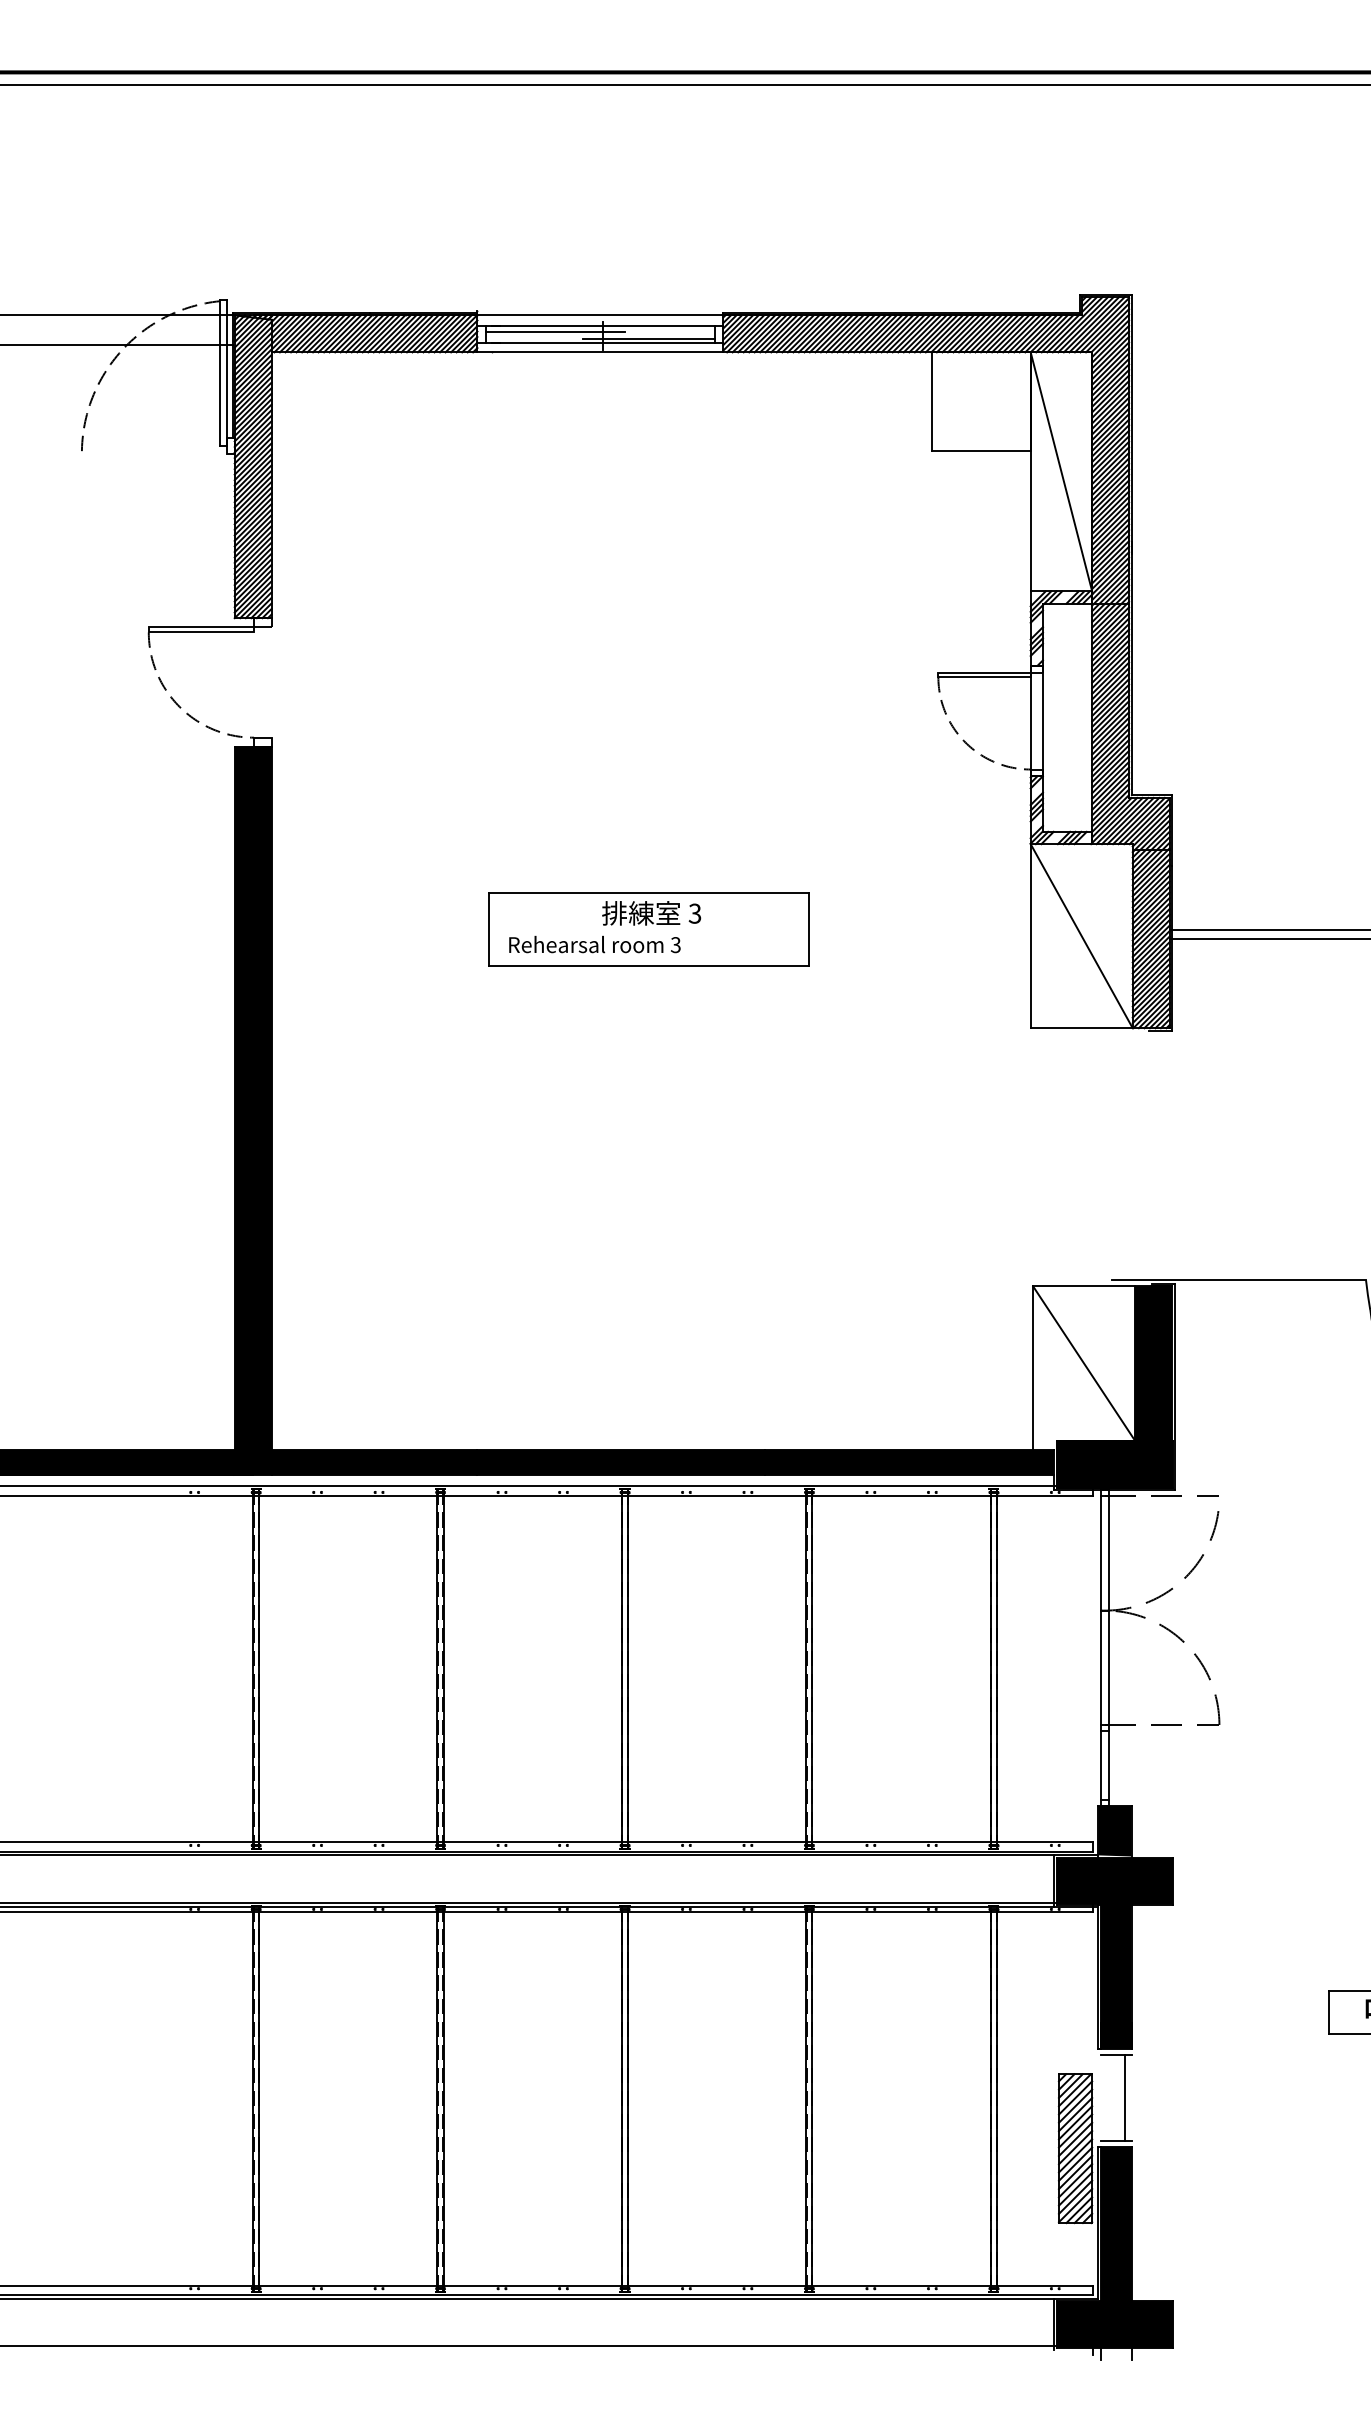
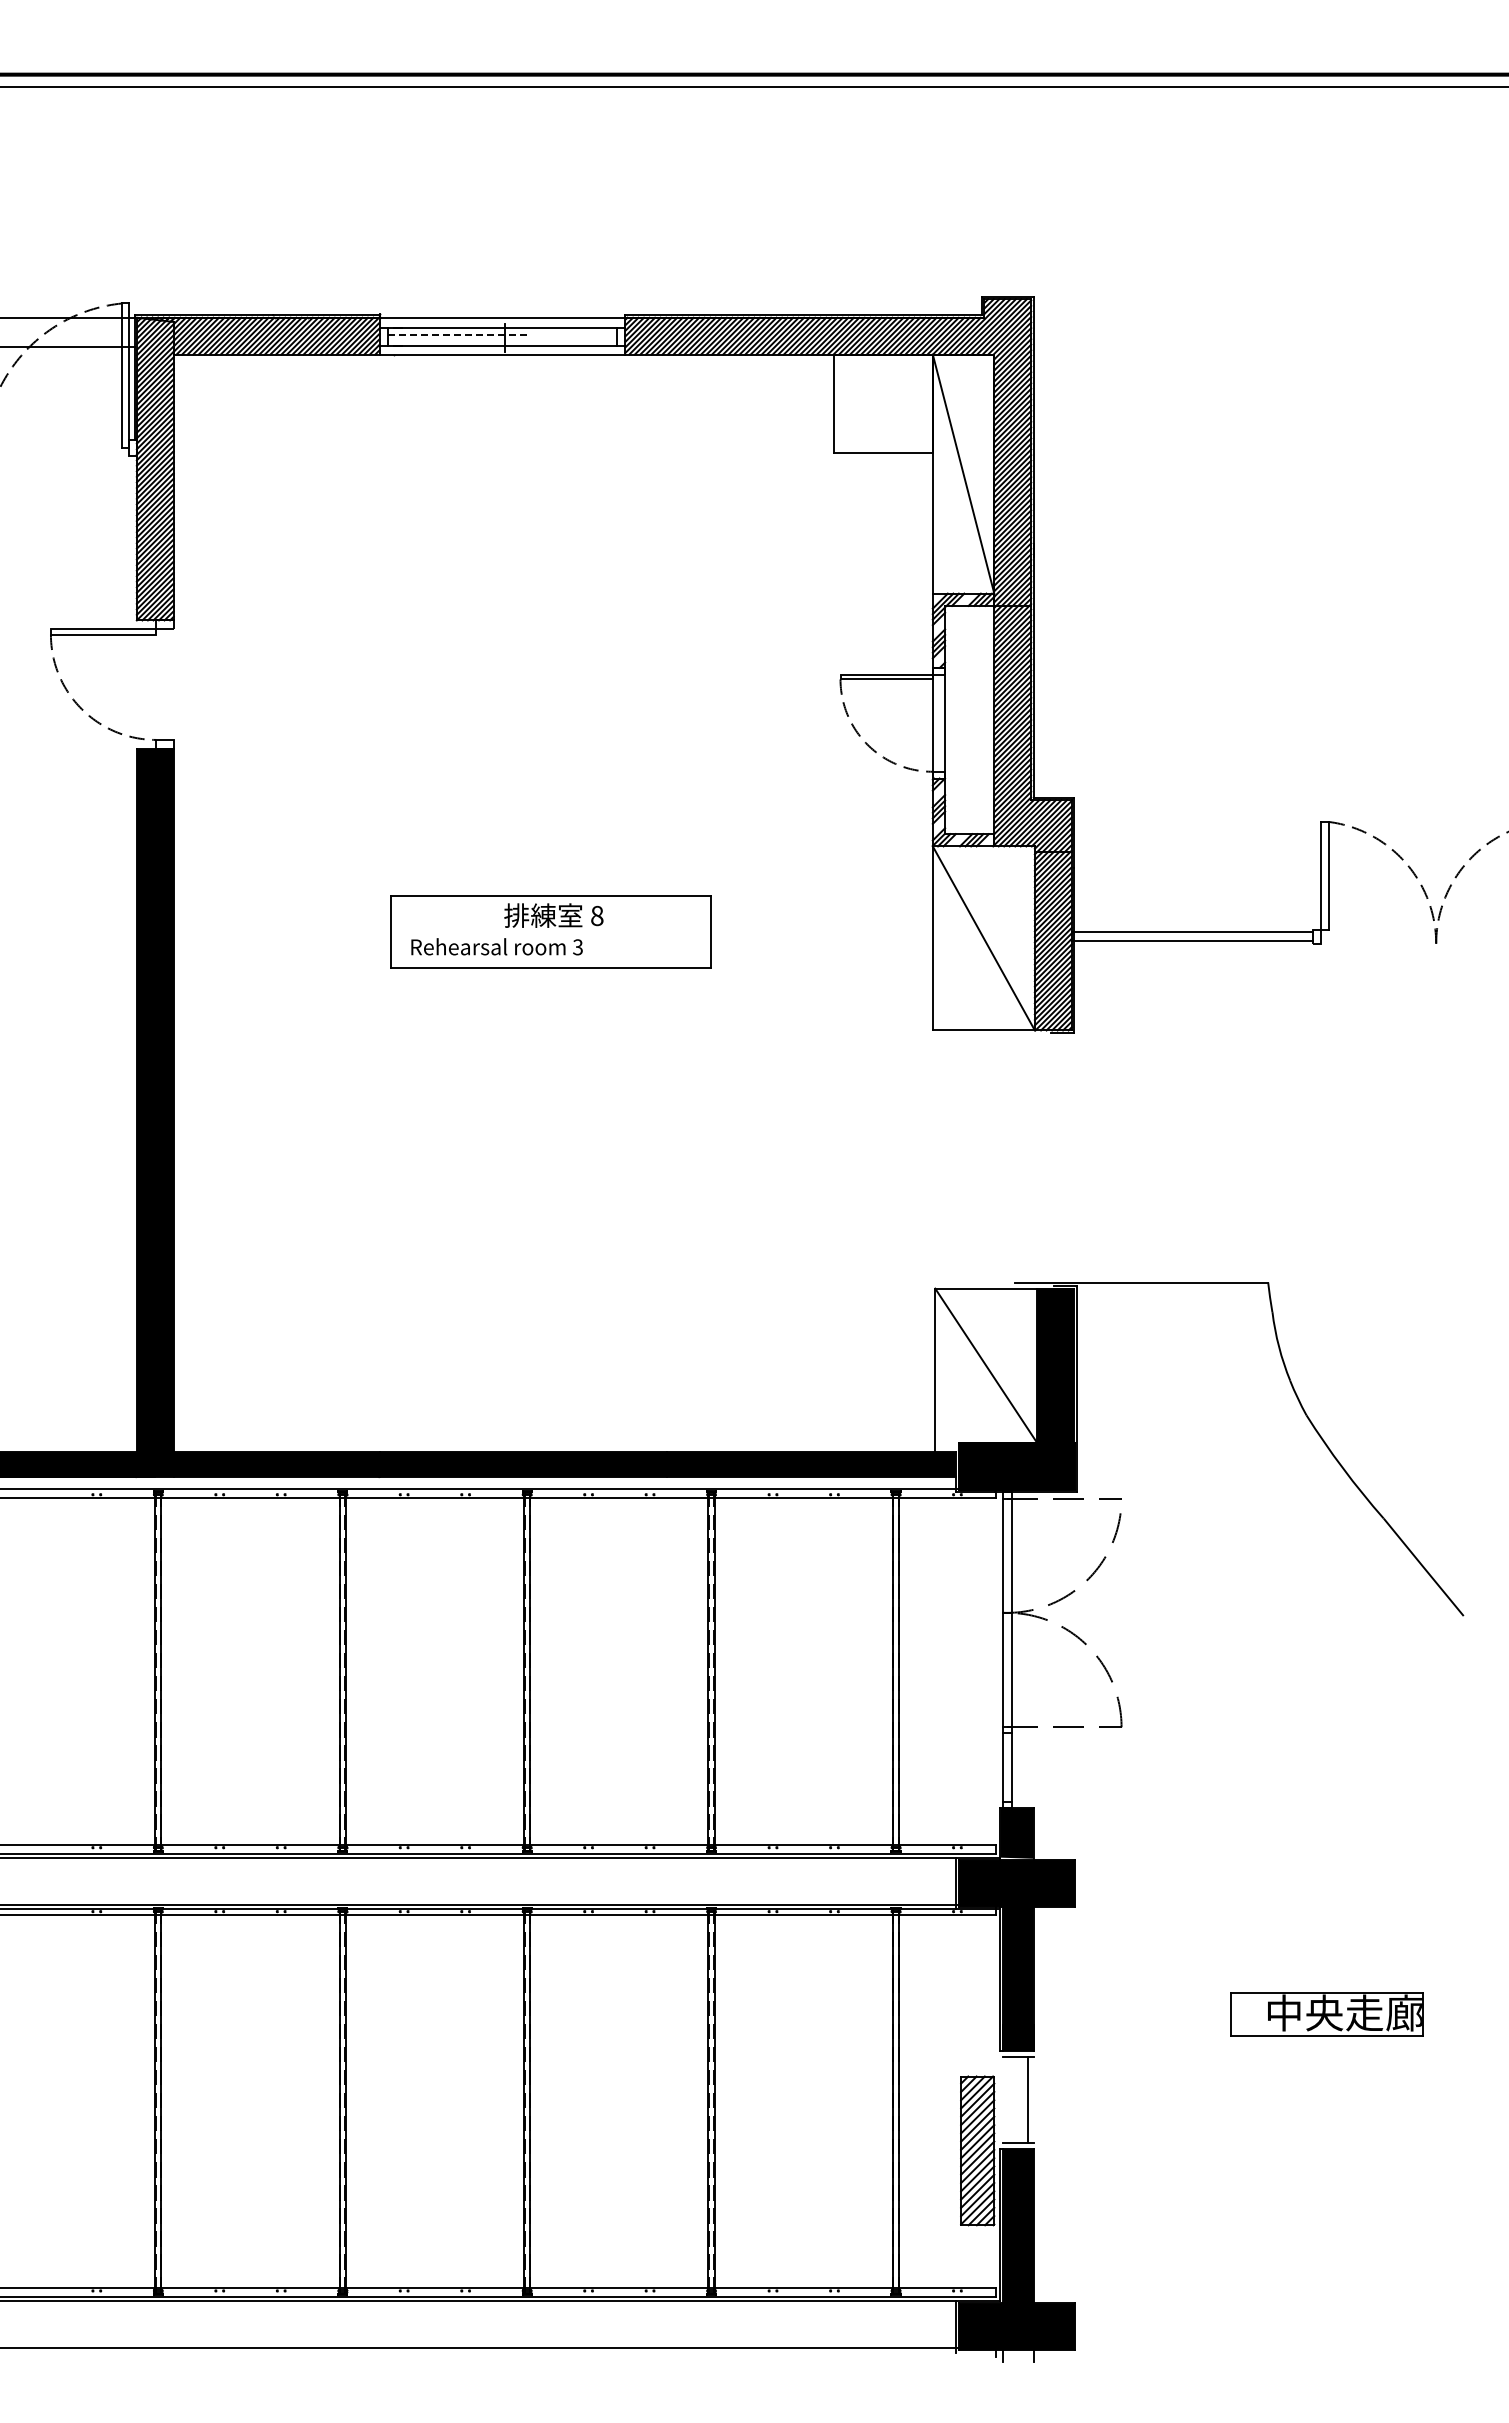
line: (555, 332) -> (457, 334), solid -> dashed
line: (648, 339) -> (550, 341), removed
text: (694, 913) -> (596, 915), 3 -> 8

